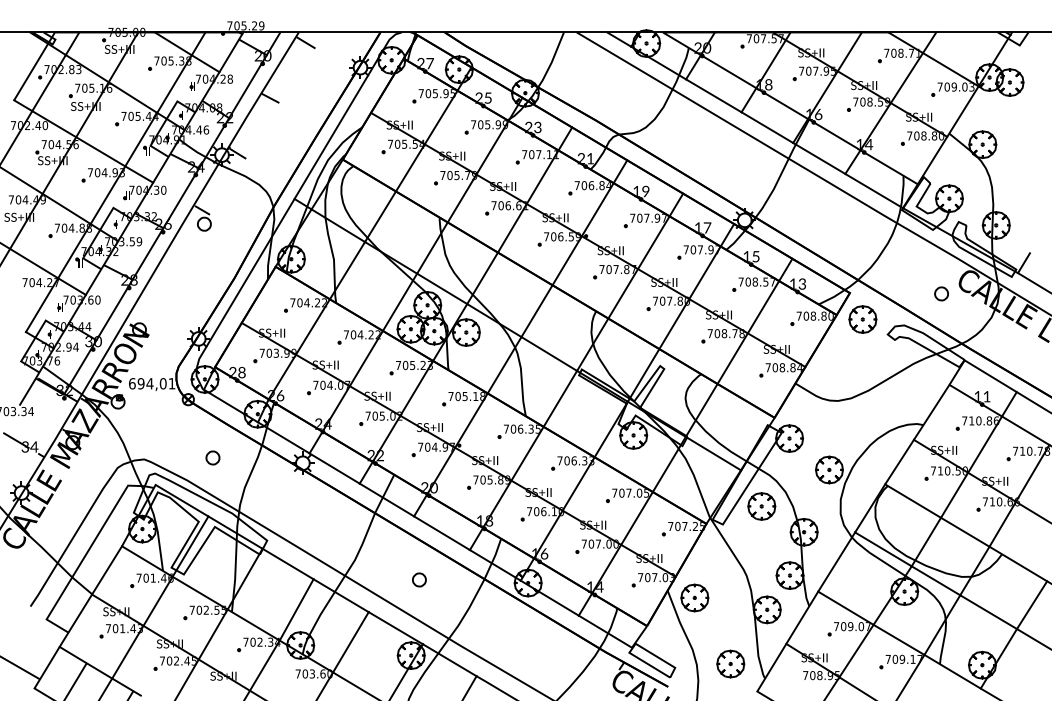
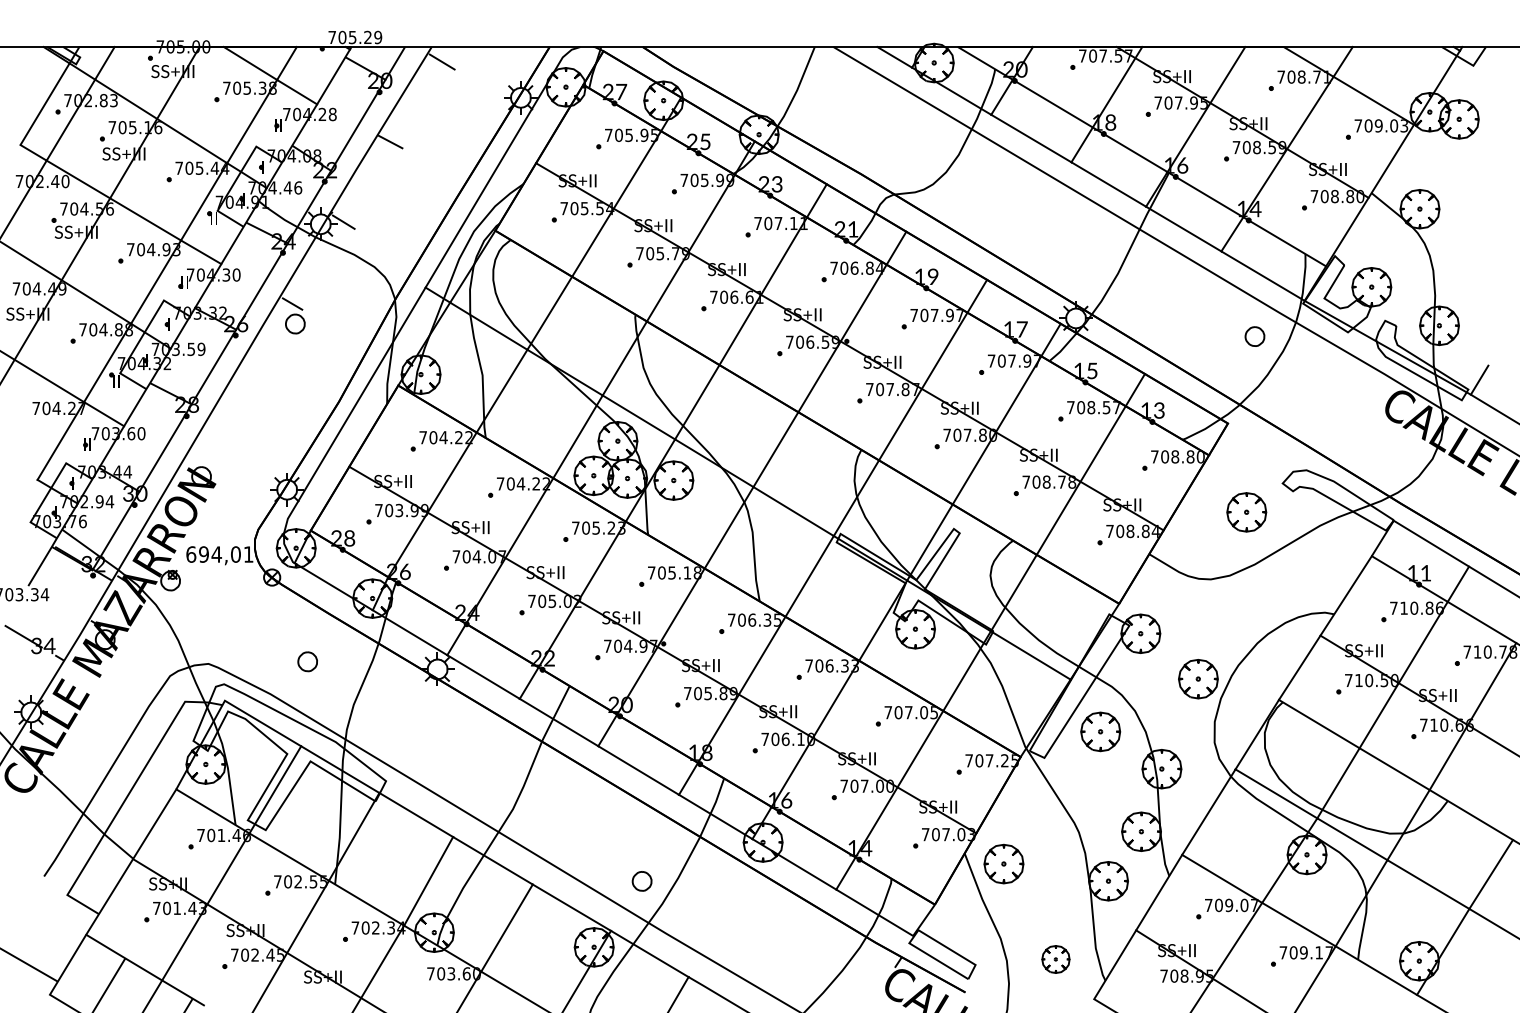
part: (941, 293) -> (1254, 336), moved
part: (862, 319) -> (1246, 512), moved
part: (419, 579) -> (642, 880), moved
part: (730, 663) -> (1055, 958), size x0.7

